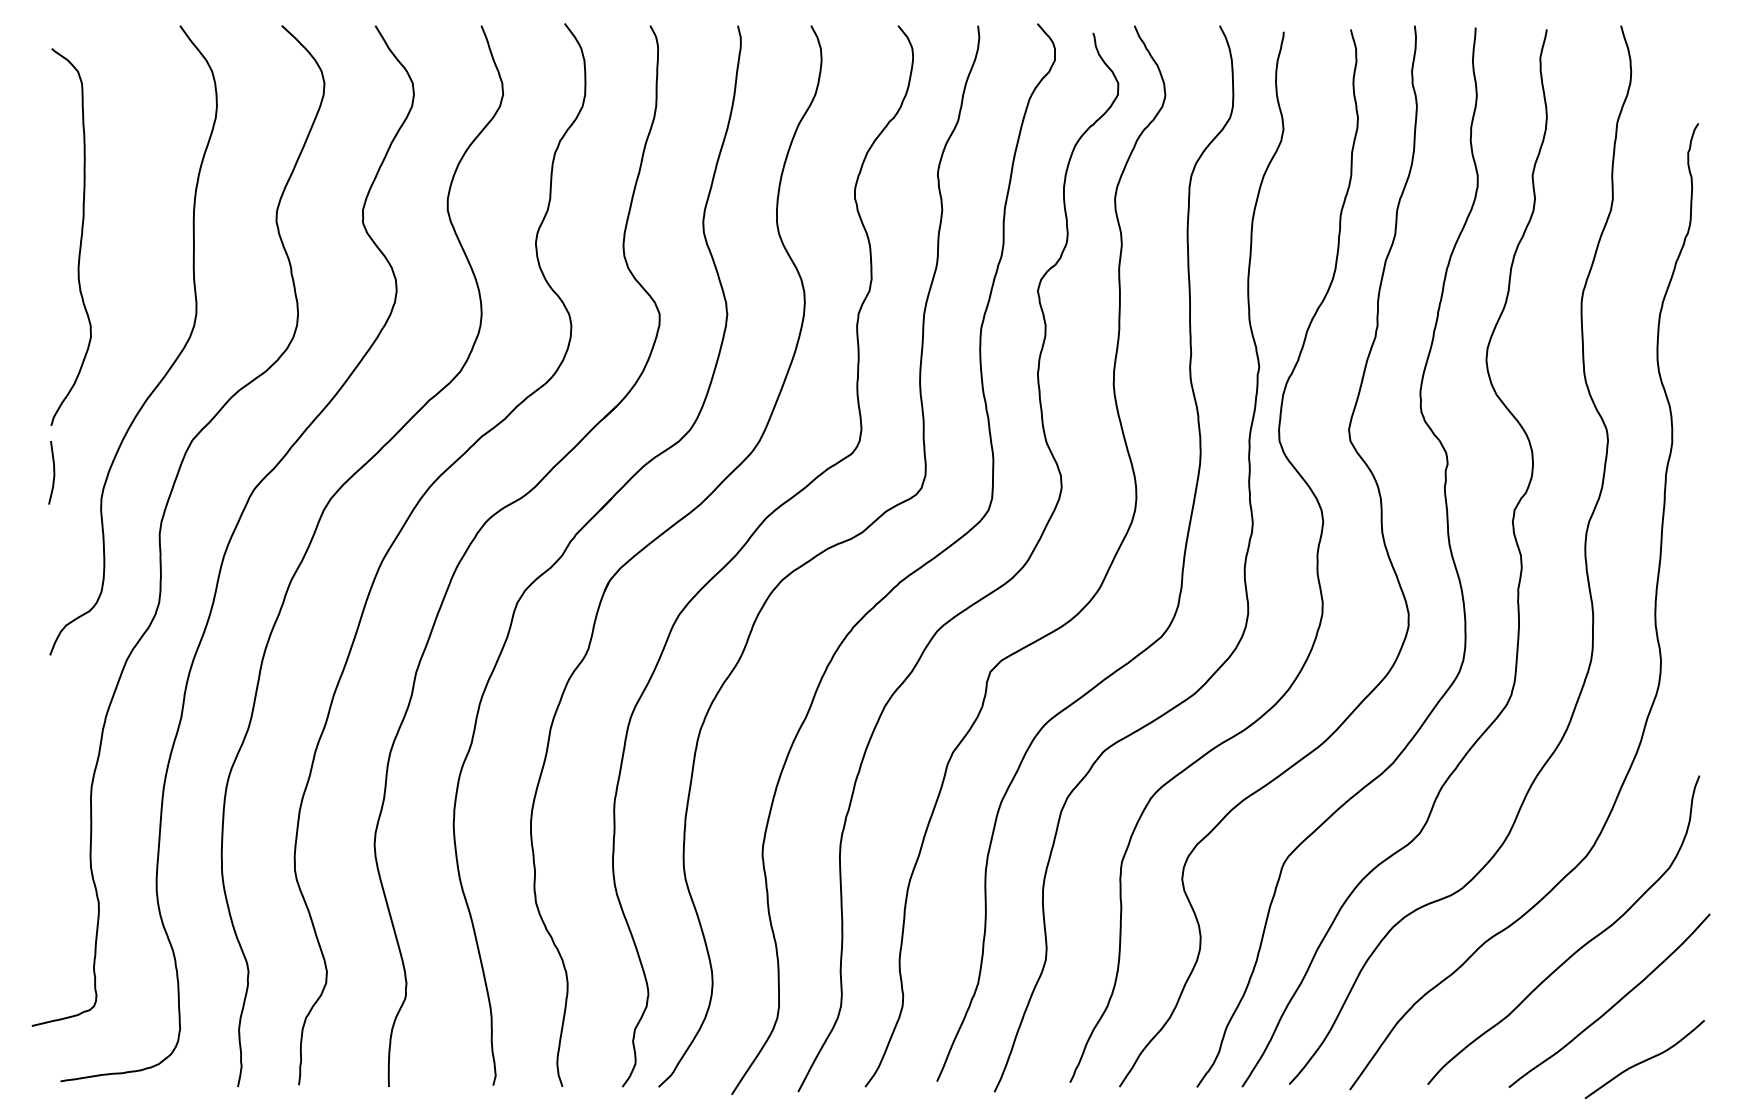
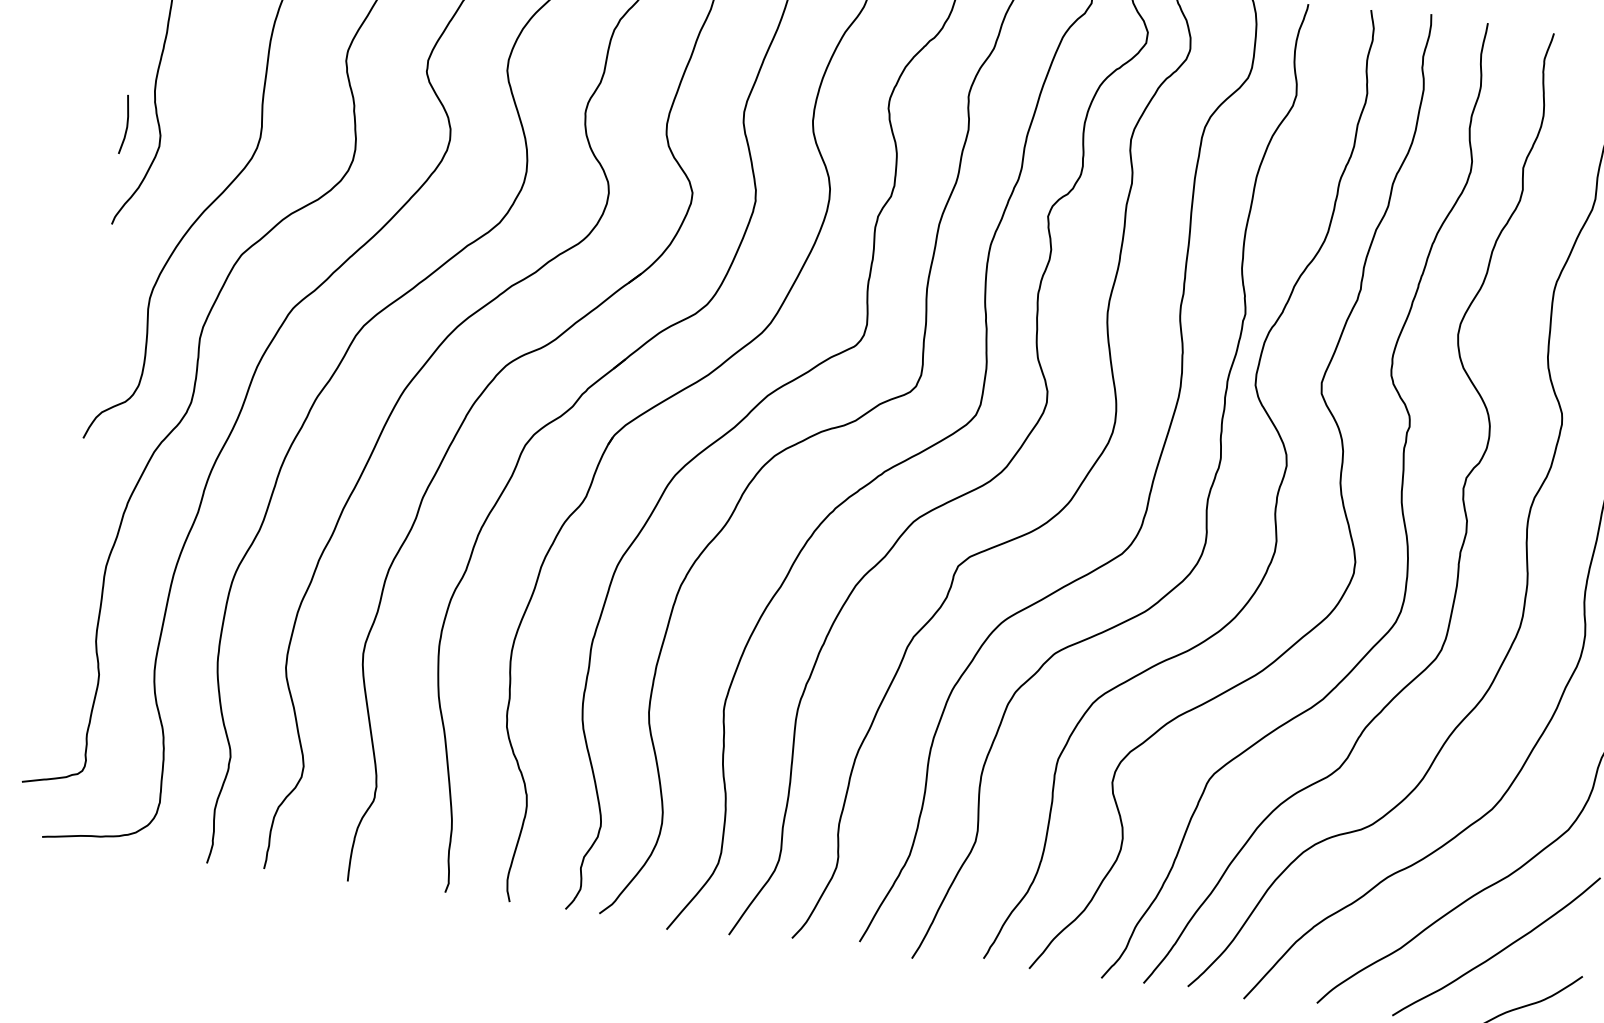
line: (53, 472) -> (126, 124), moved

